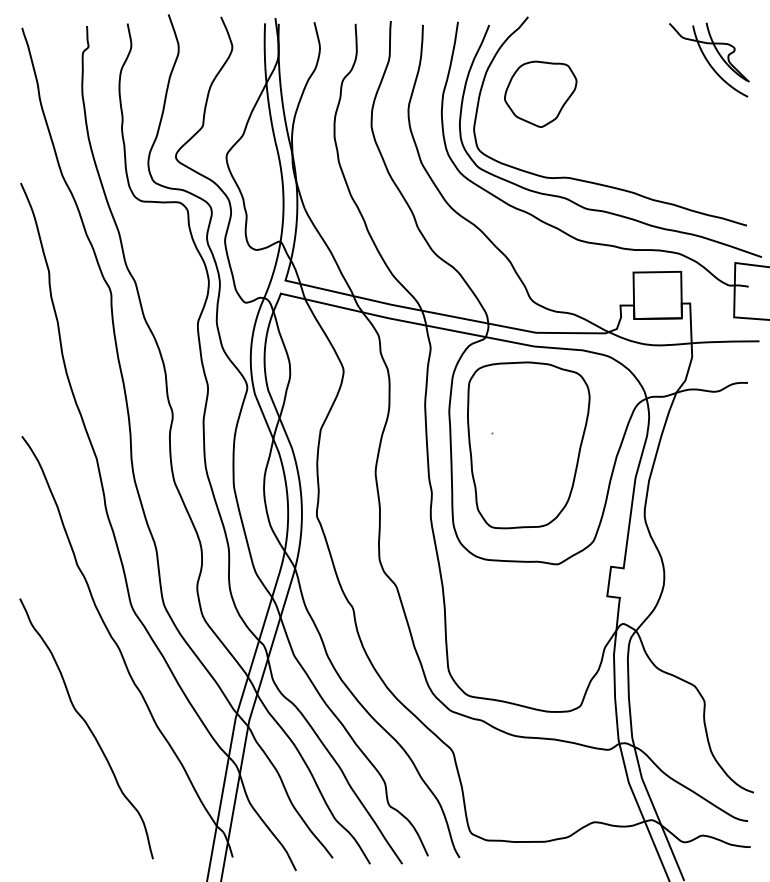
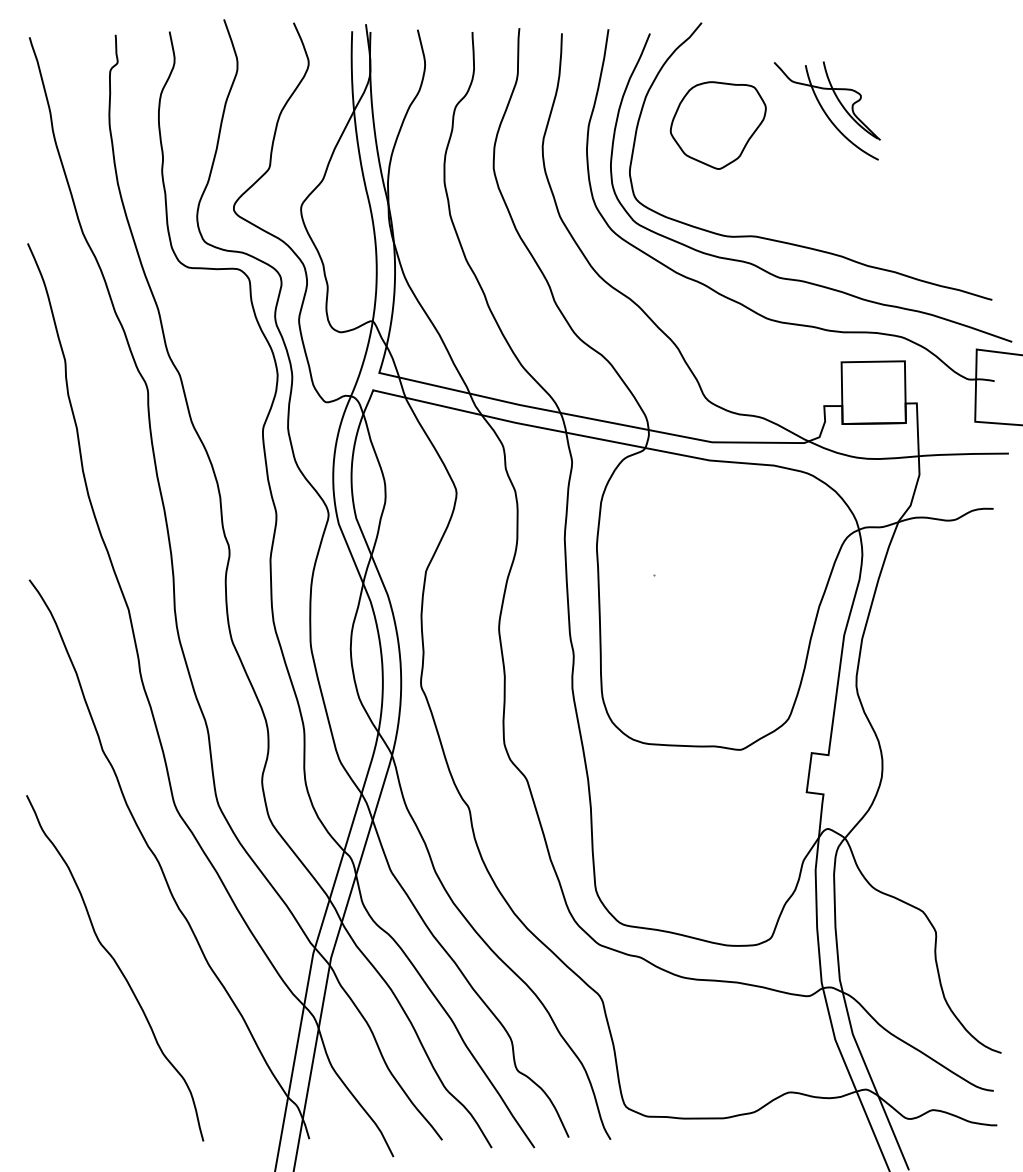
part: (708, 59) -> (826, 110), moved
part: (528, 445) -> (702, 591), removed

